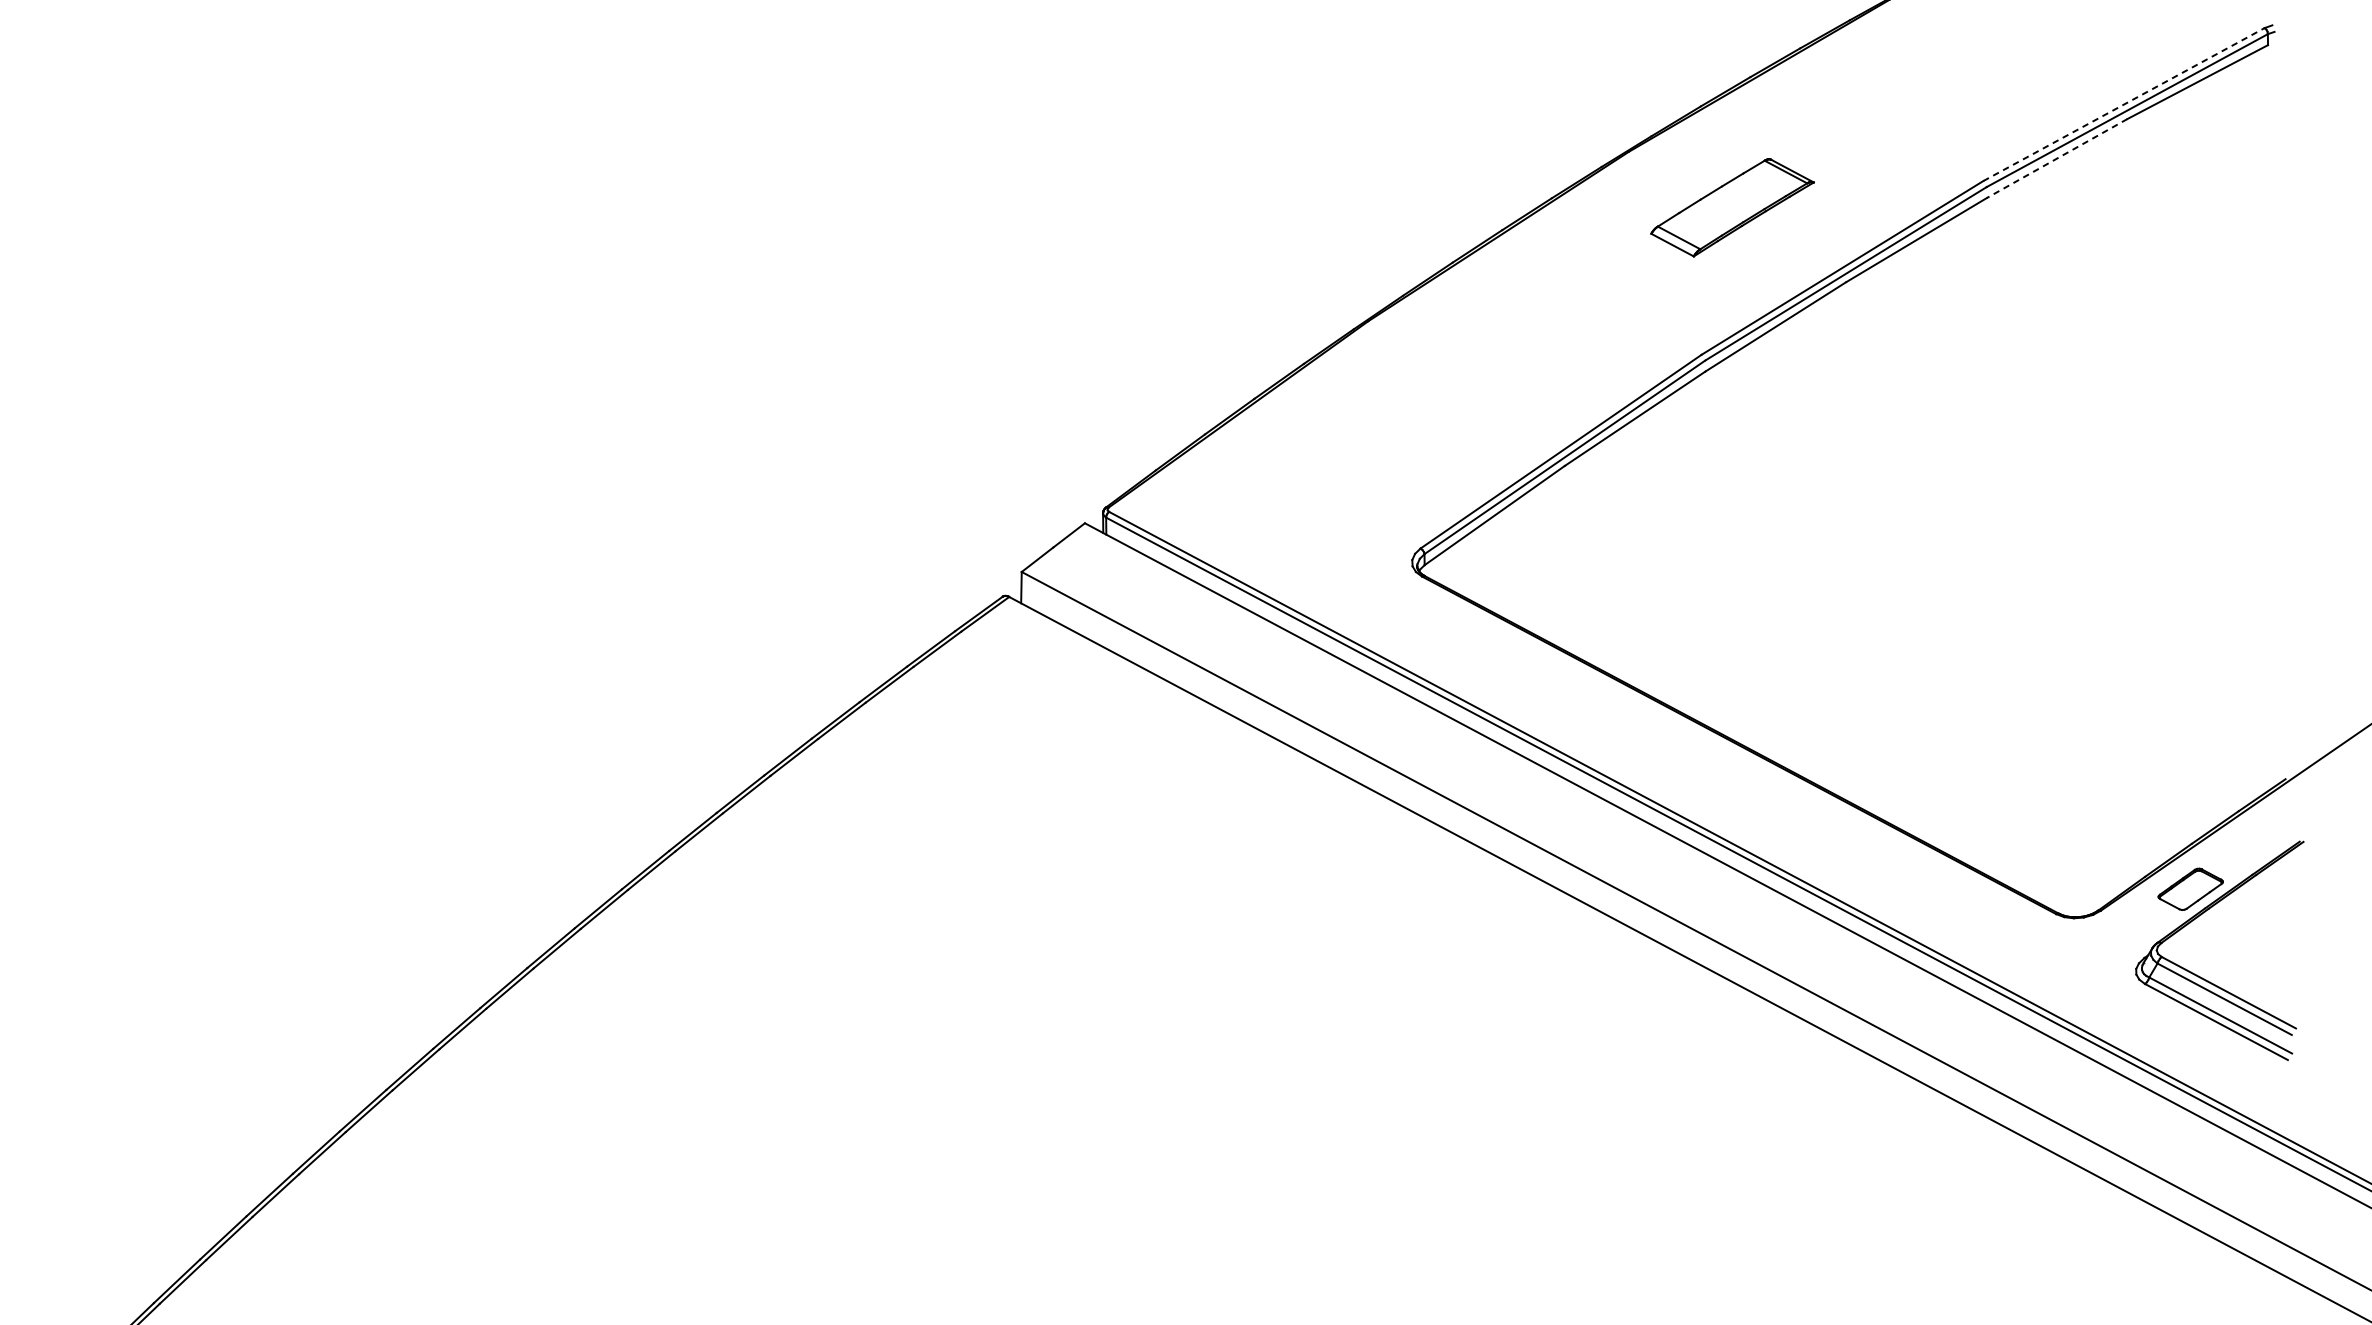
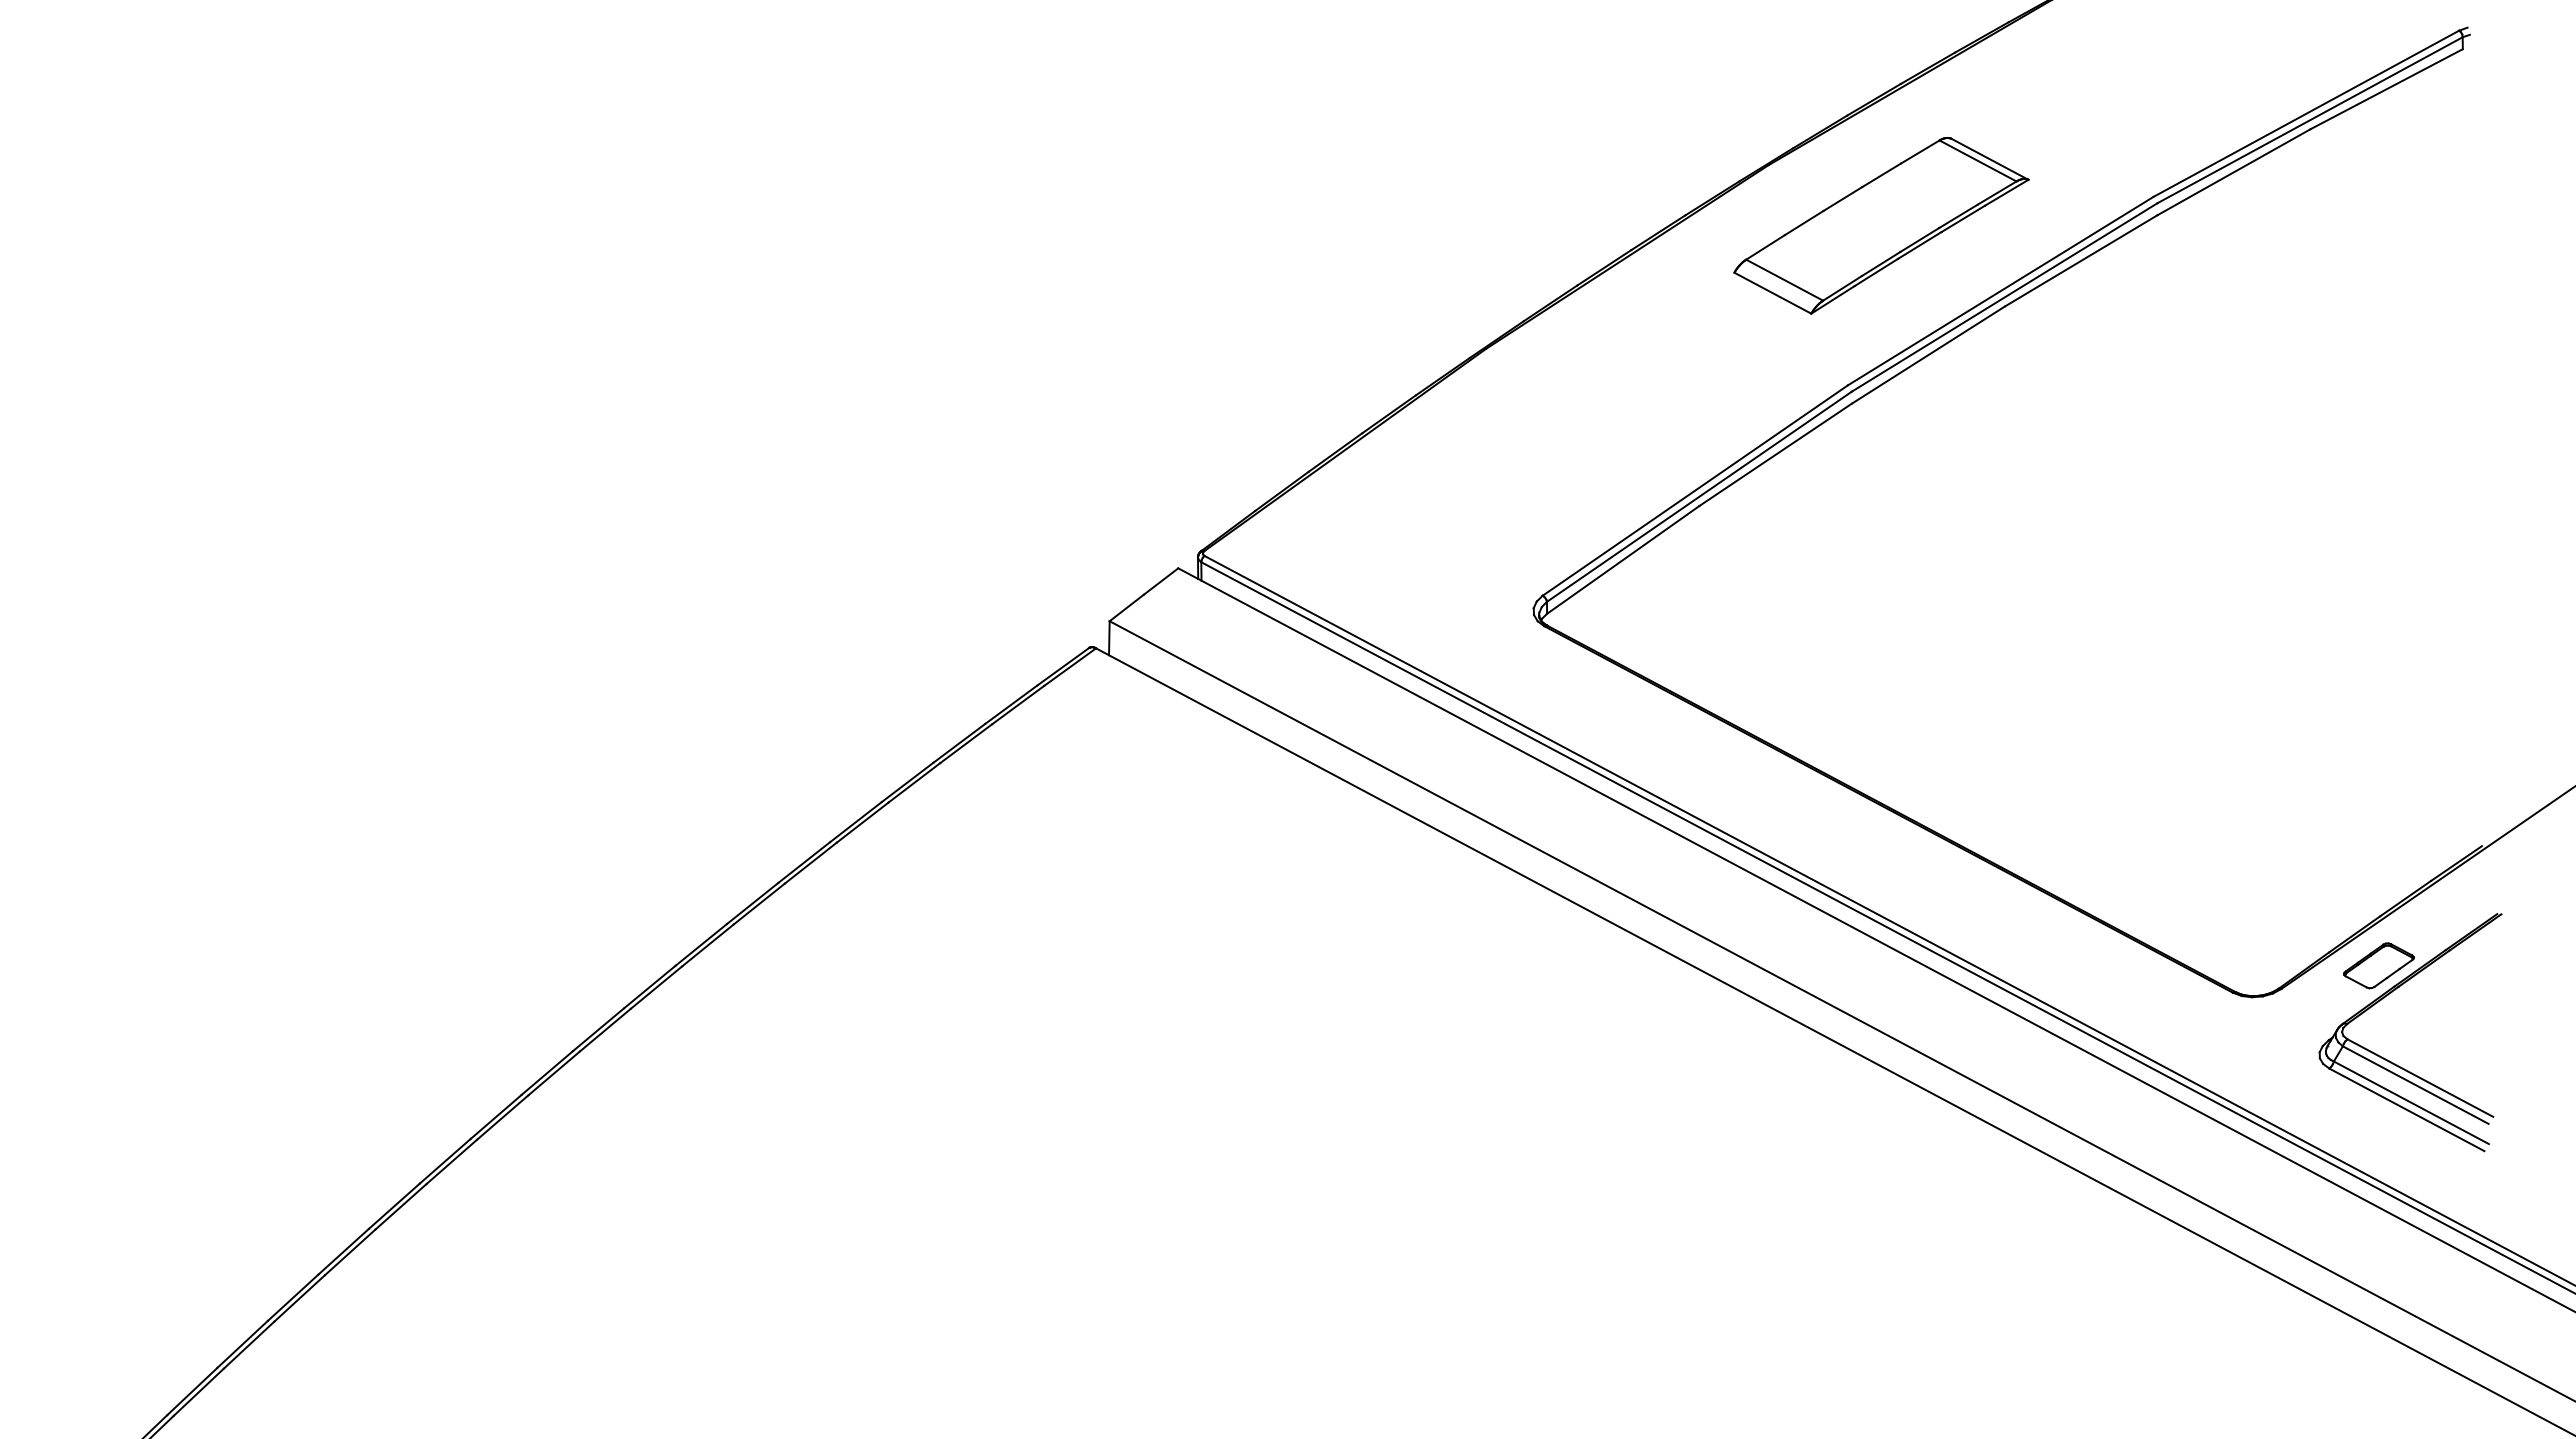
line: (2124, 104) -> (2306, 113), dashed -> solid
line: (2056, 158) -> (2233, 172), dashed -> solid
part: (1732, 207) -> (1881, 225), size x1.67

